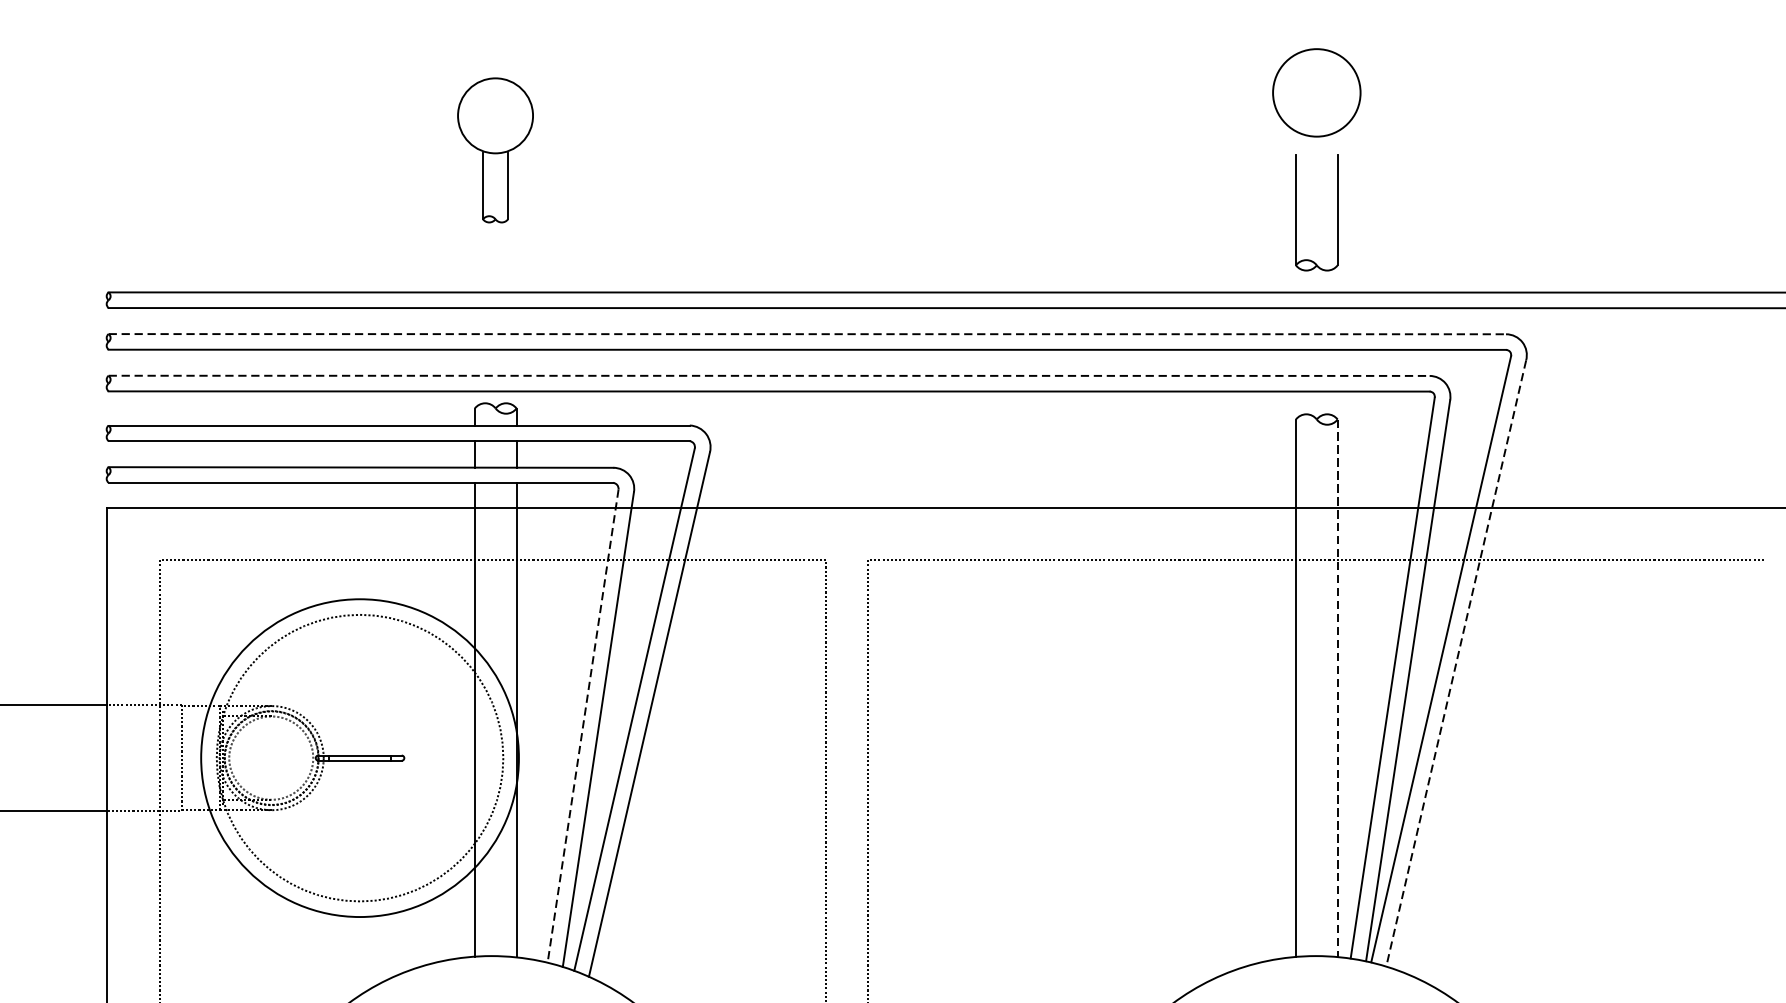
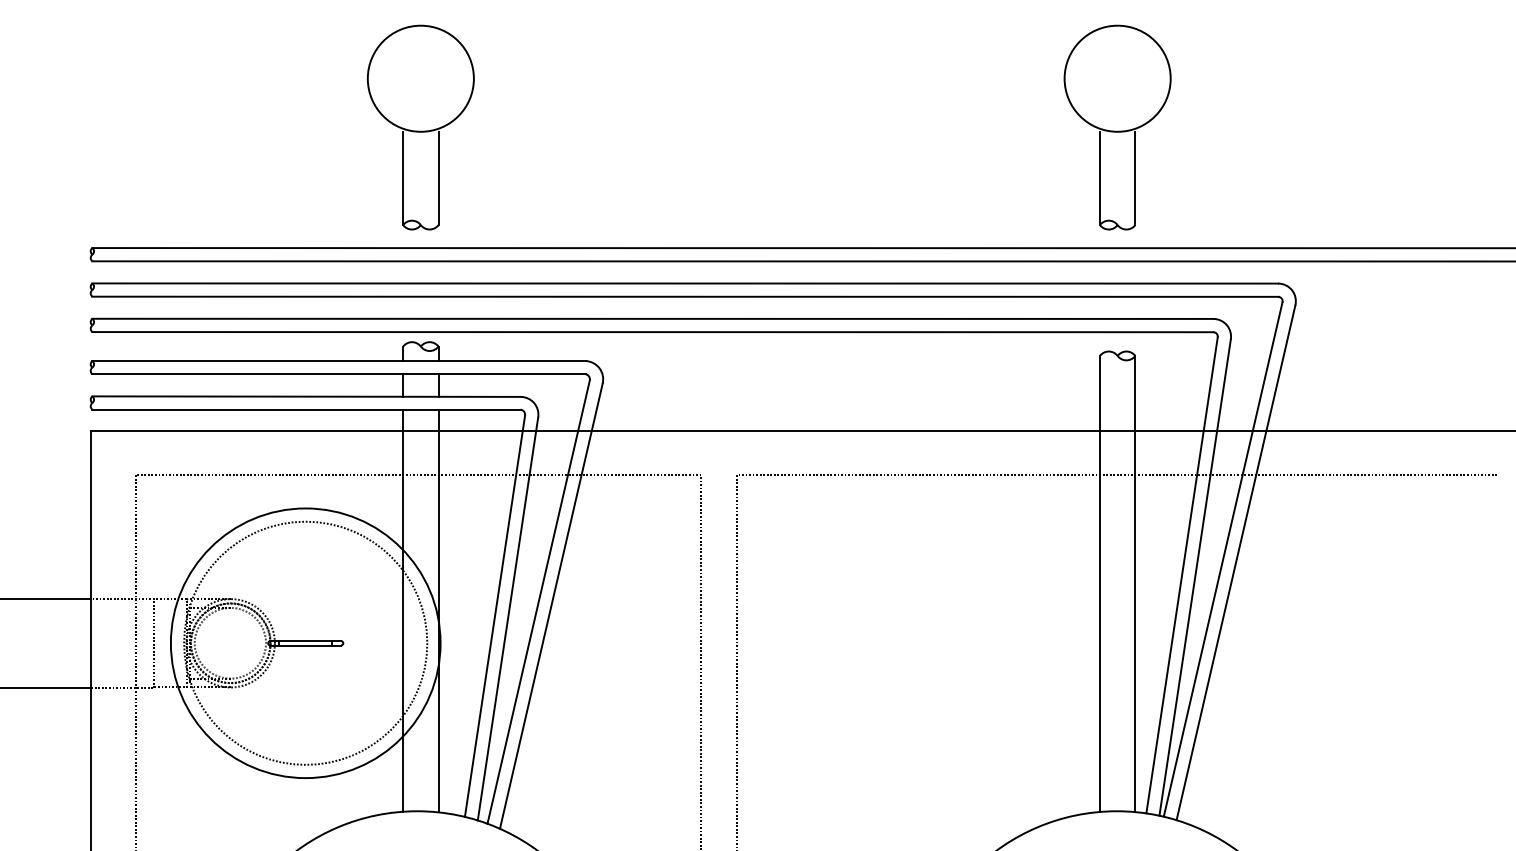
circle: (1316, 92) -> (1117, 78), size x1.43
part: (495, 150) -> (420, 127), size x1.67
line: (807, 334) -> (685, 283), dashed -> solid
line: (769, 375) -> (653, 318), dashed -> solid
line: (1455, 662) -> (1235, 562), dashed -> solid
line: (1337, 688) -> (1135, 584), dashed -> solid
line: (582, 726) -> (494, 616), dashed -> solid

